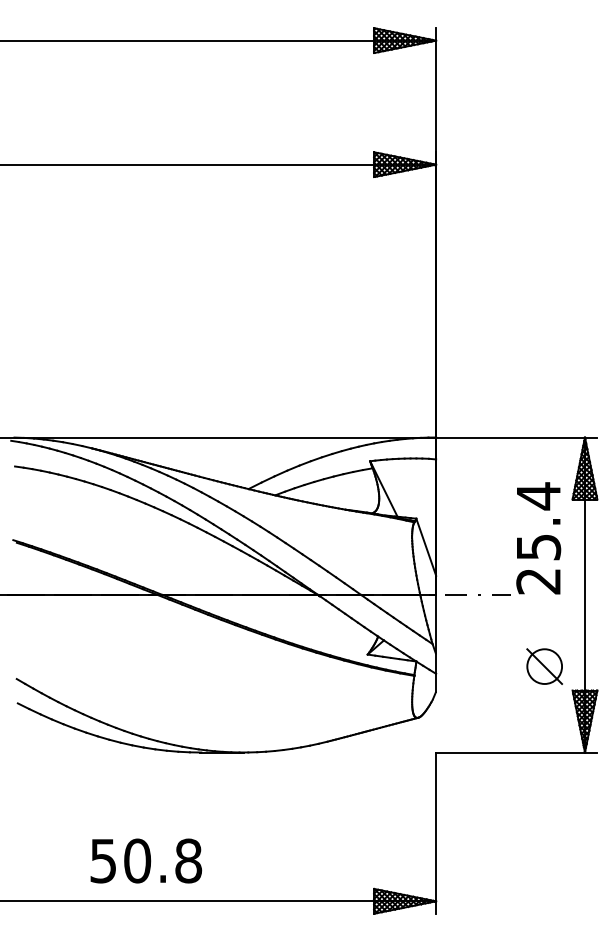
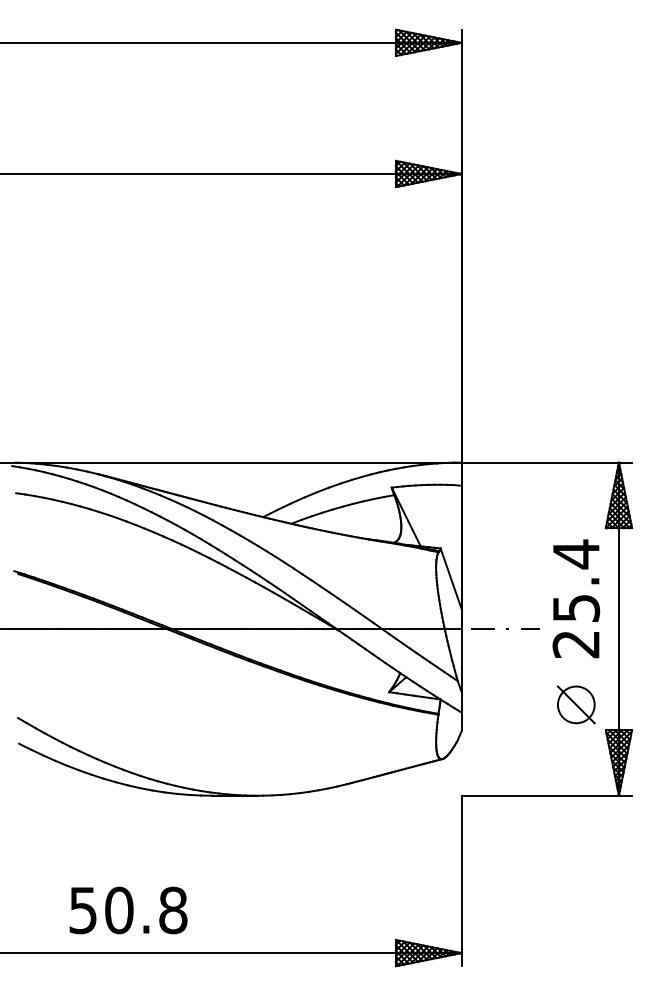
text: (538, 538) -> (576, 599), moved
text: (146, 860) -> (128, 909), moved

